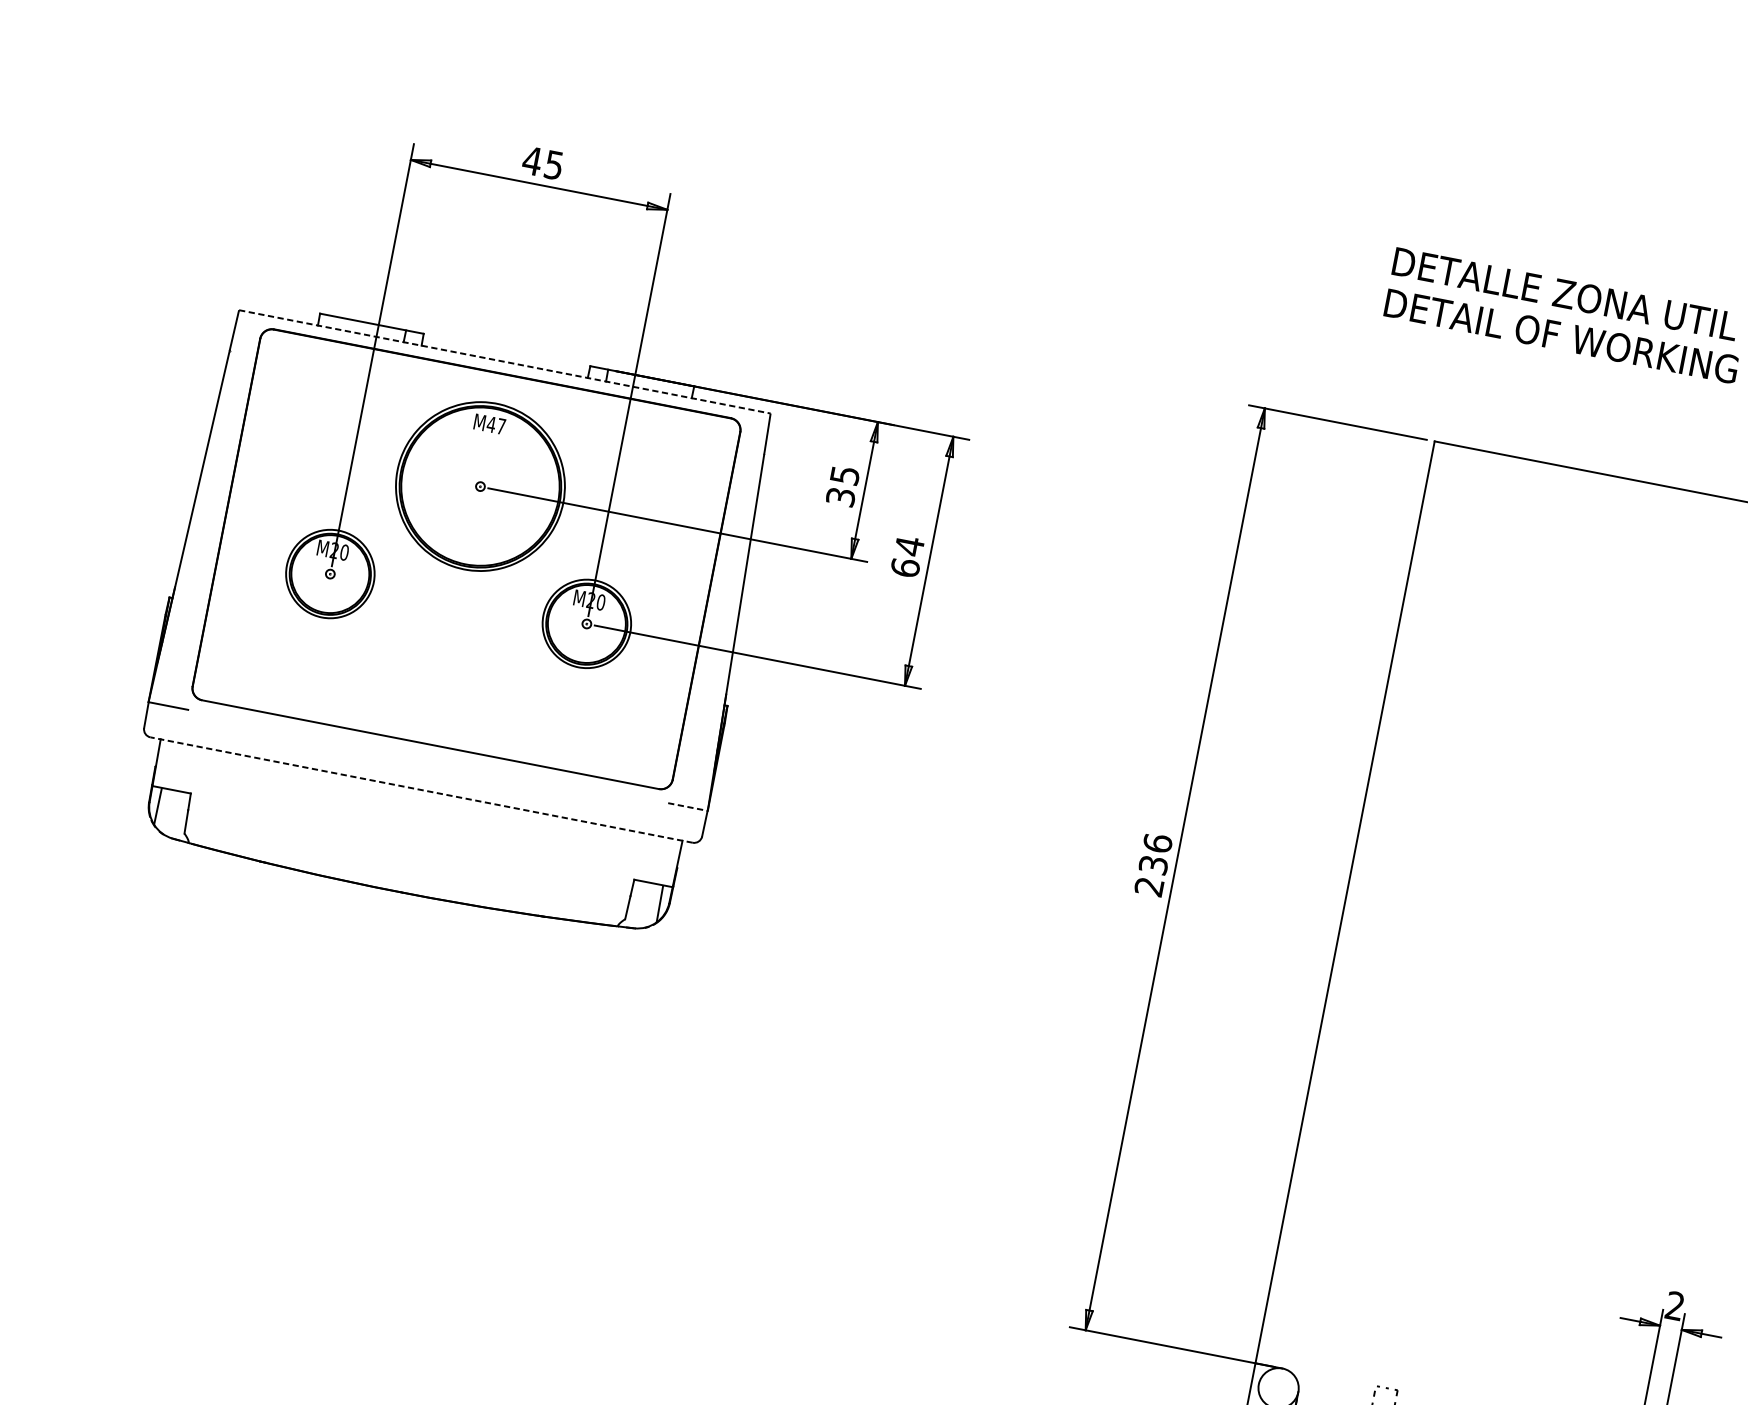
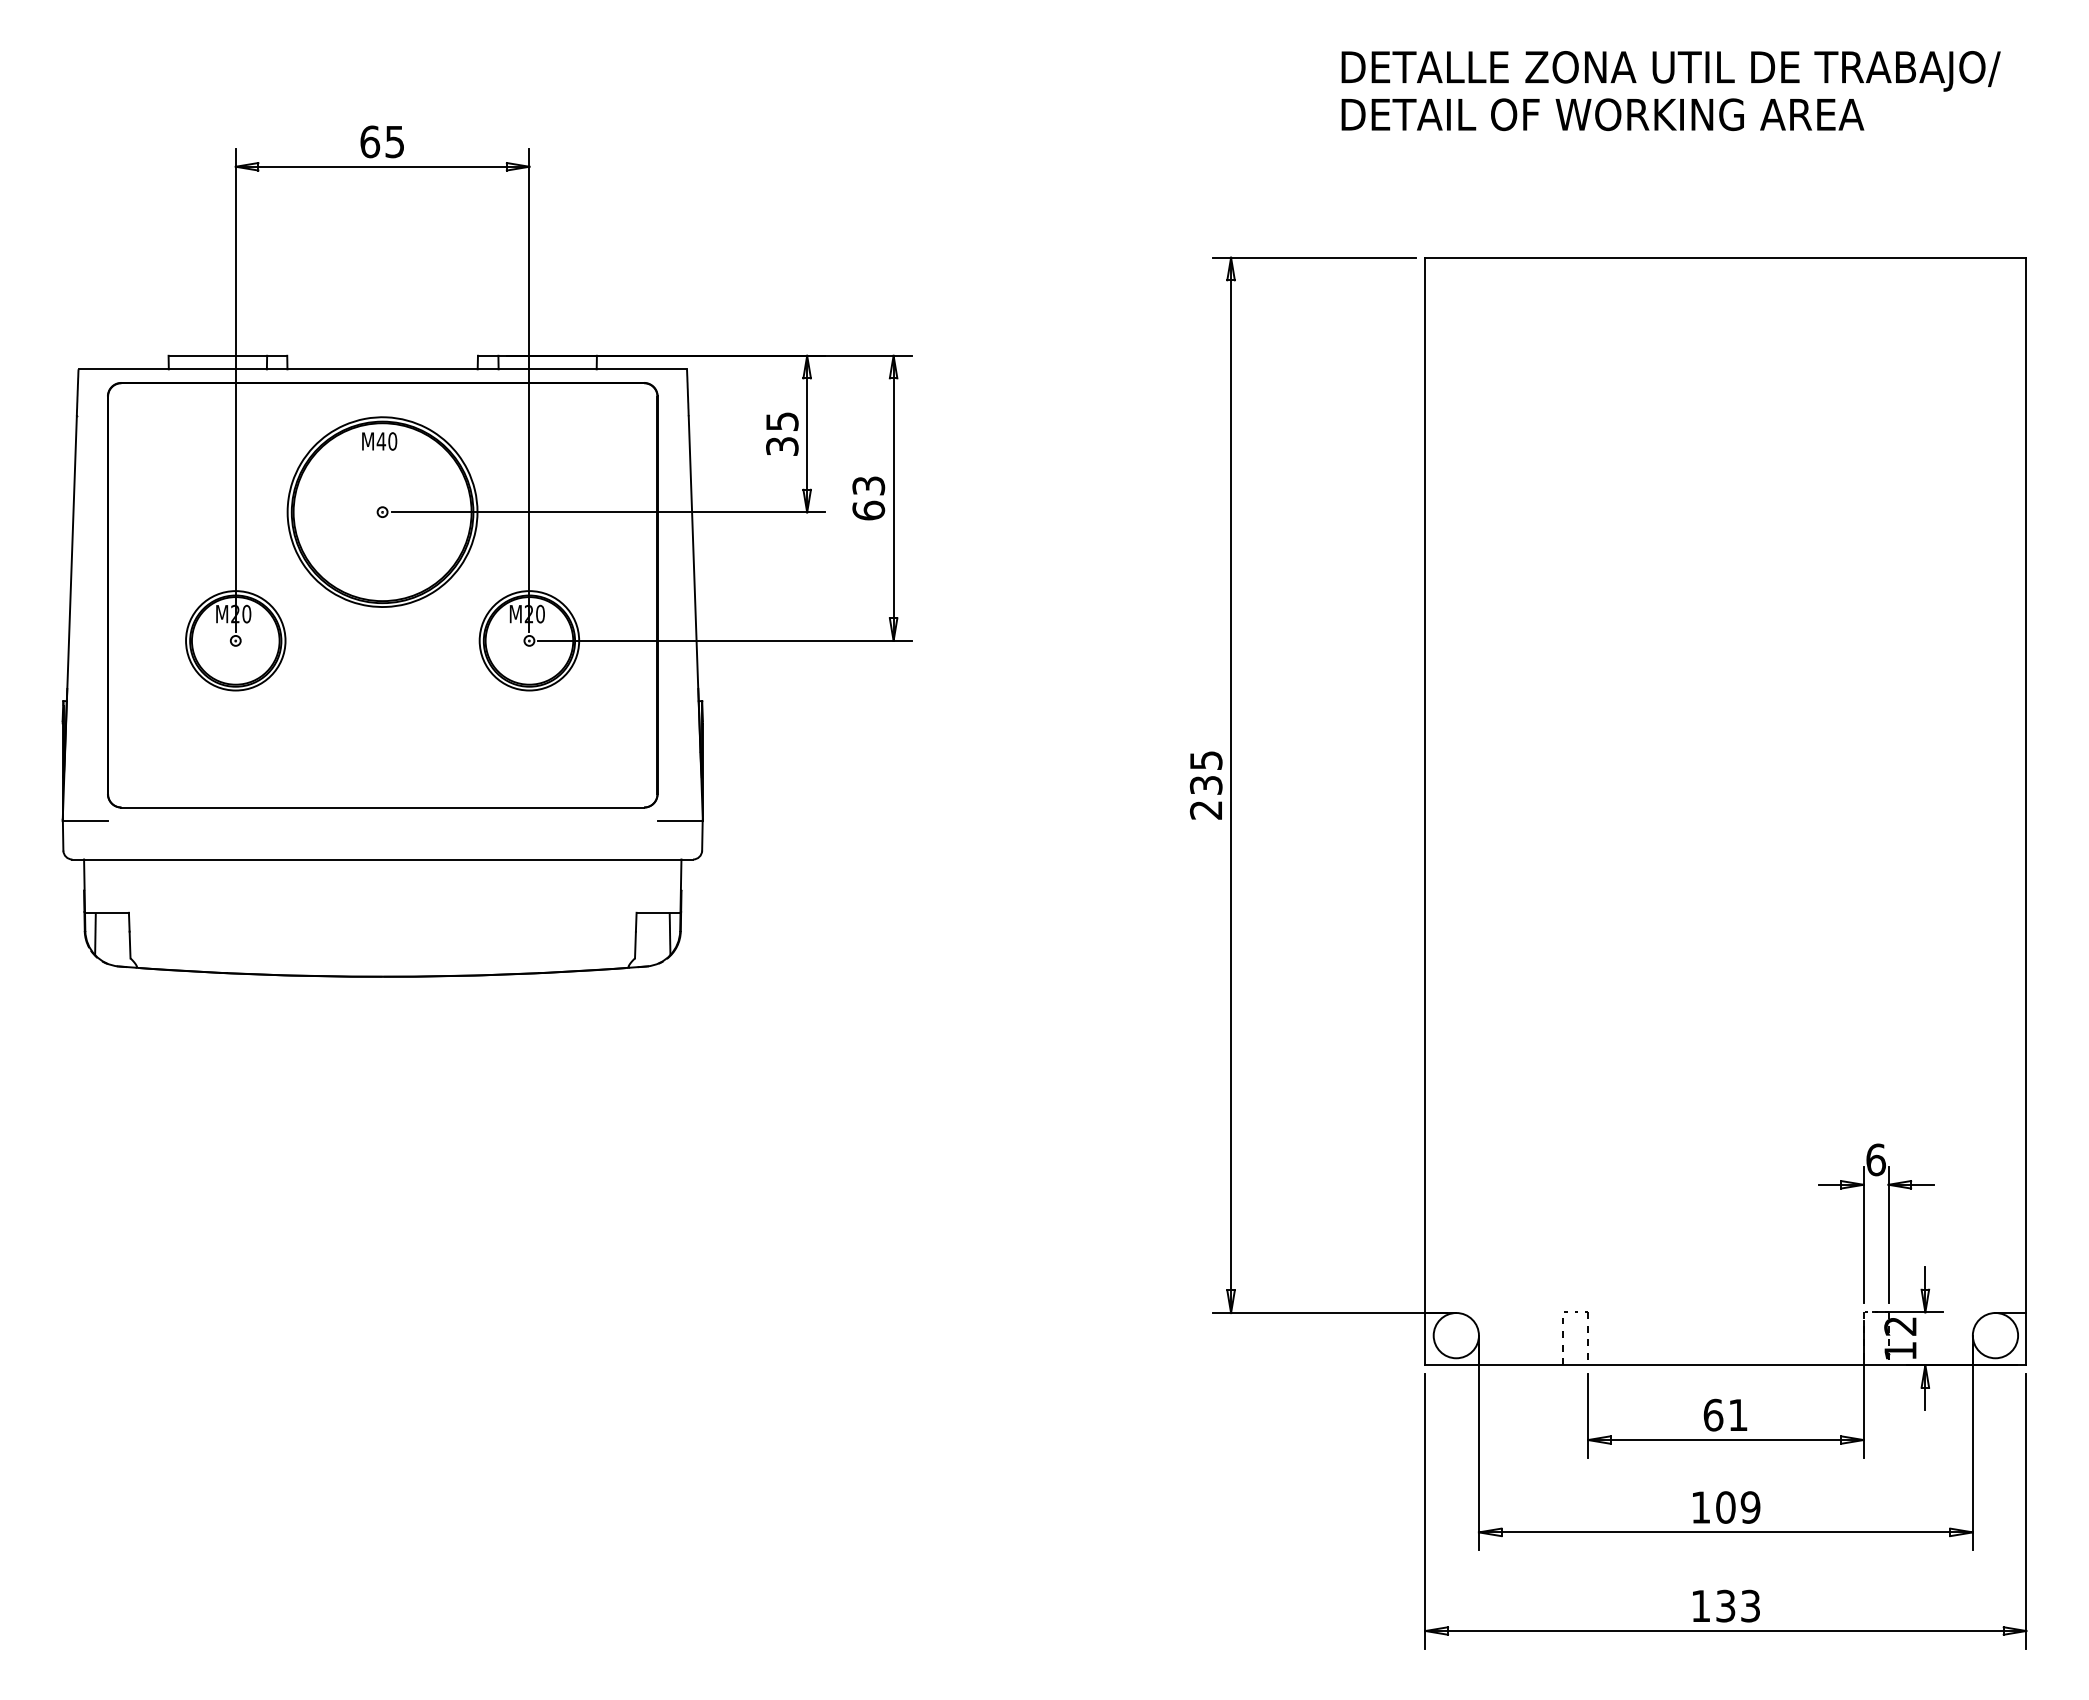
text: (531, 160) -> (369, 141), 45 -> 65
line: (505, 362) -> (383, 369), dashed -> solid
text: (501, 426) -> (392, 441), M47 -> M40
text: (909, 545) -> (868, 485), 64 -> 63
line: (421, 789) -> (382, 859), dashed -> solid
line: (688, 807) -> (680, 821), dashed -> solid
text: (1157, 843) -> (1205, 760), 236 -> 235
text: (1674, 1305) -> (1875, 1159), 2 -> 6

